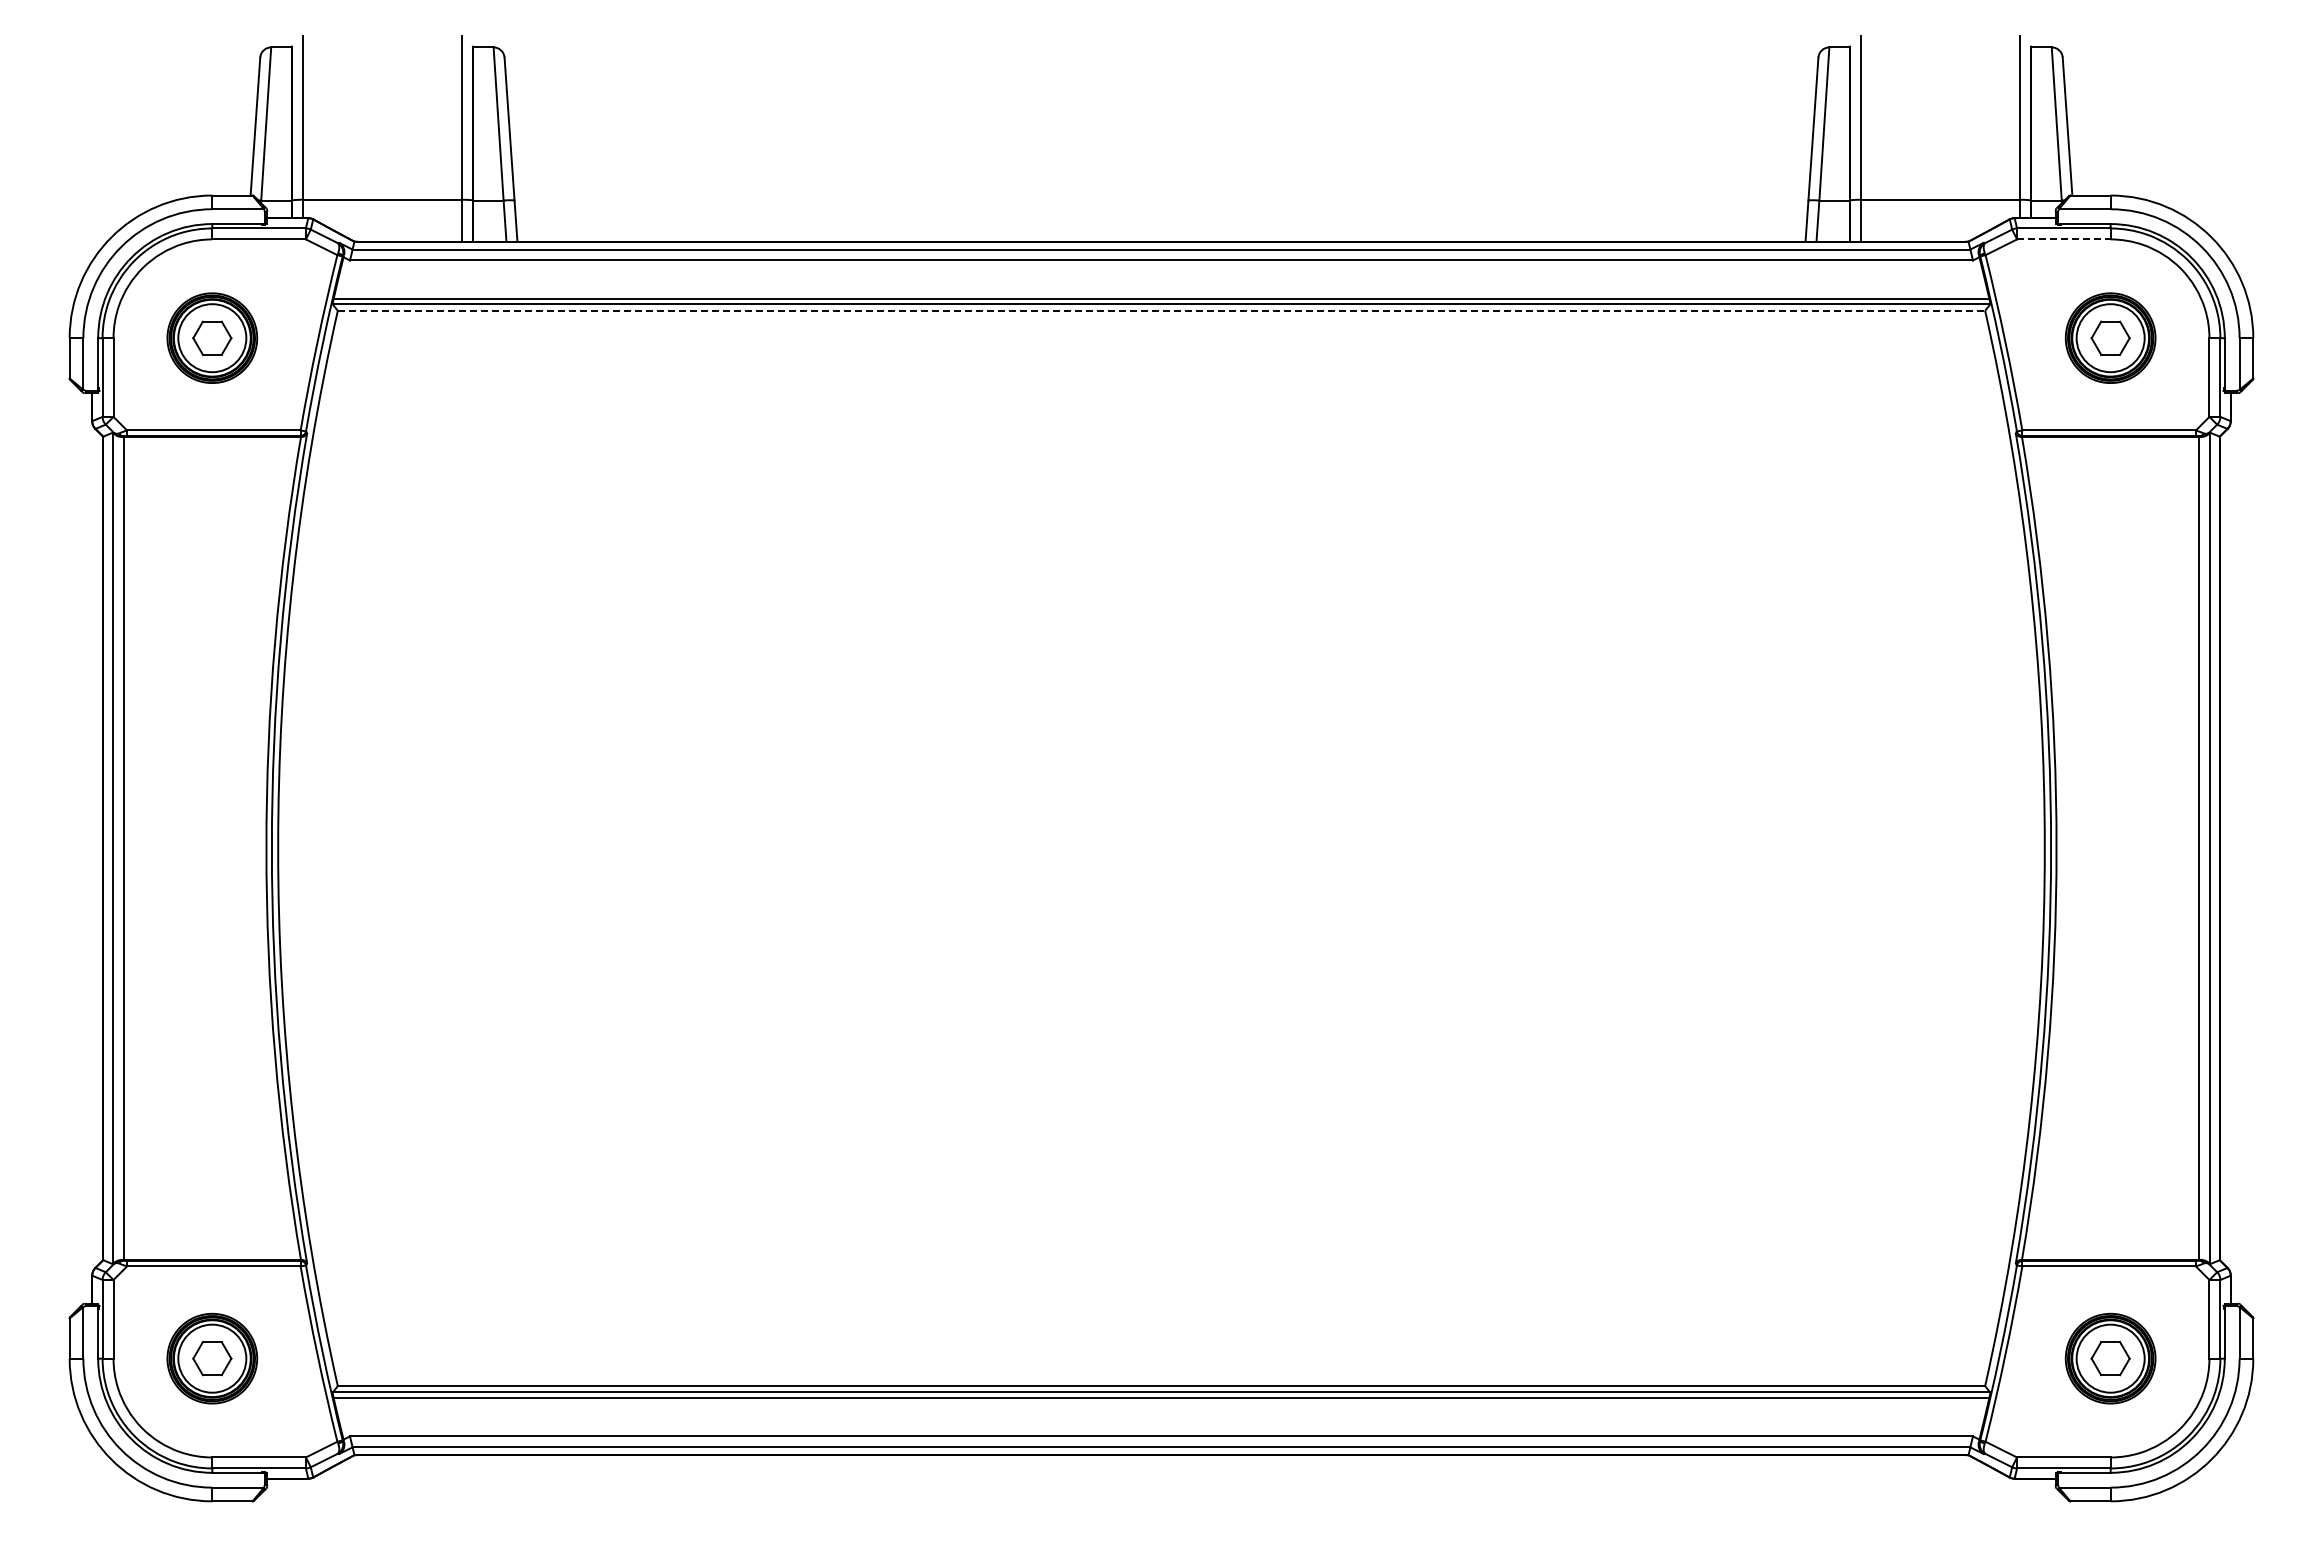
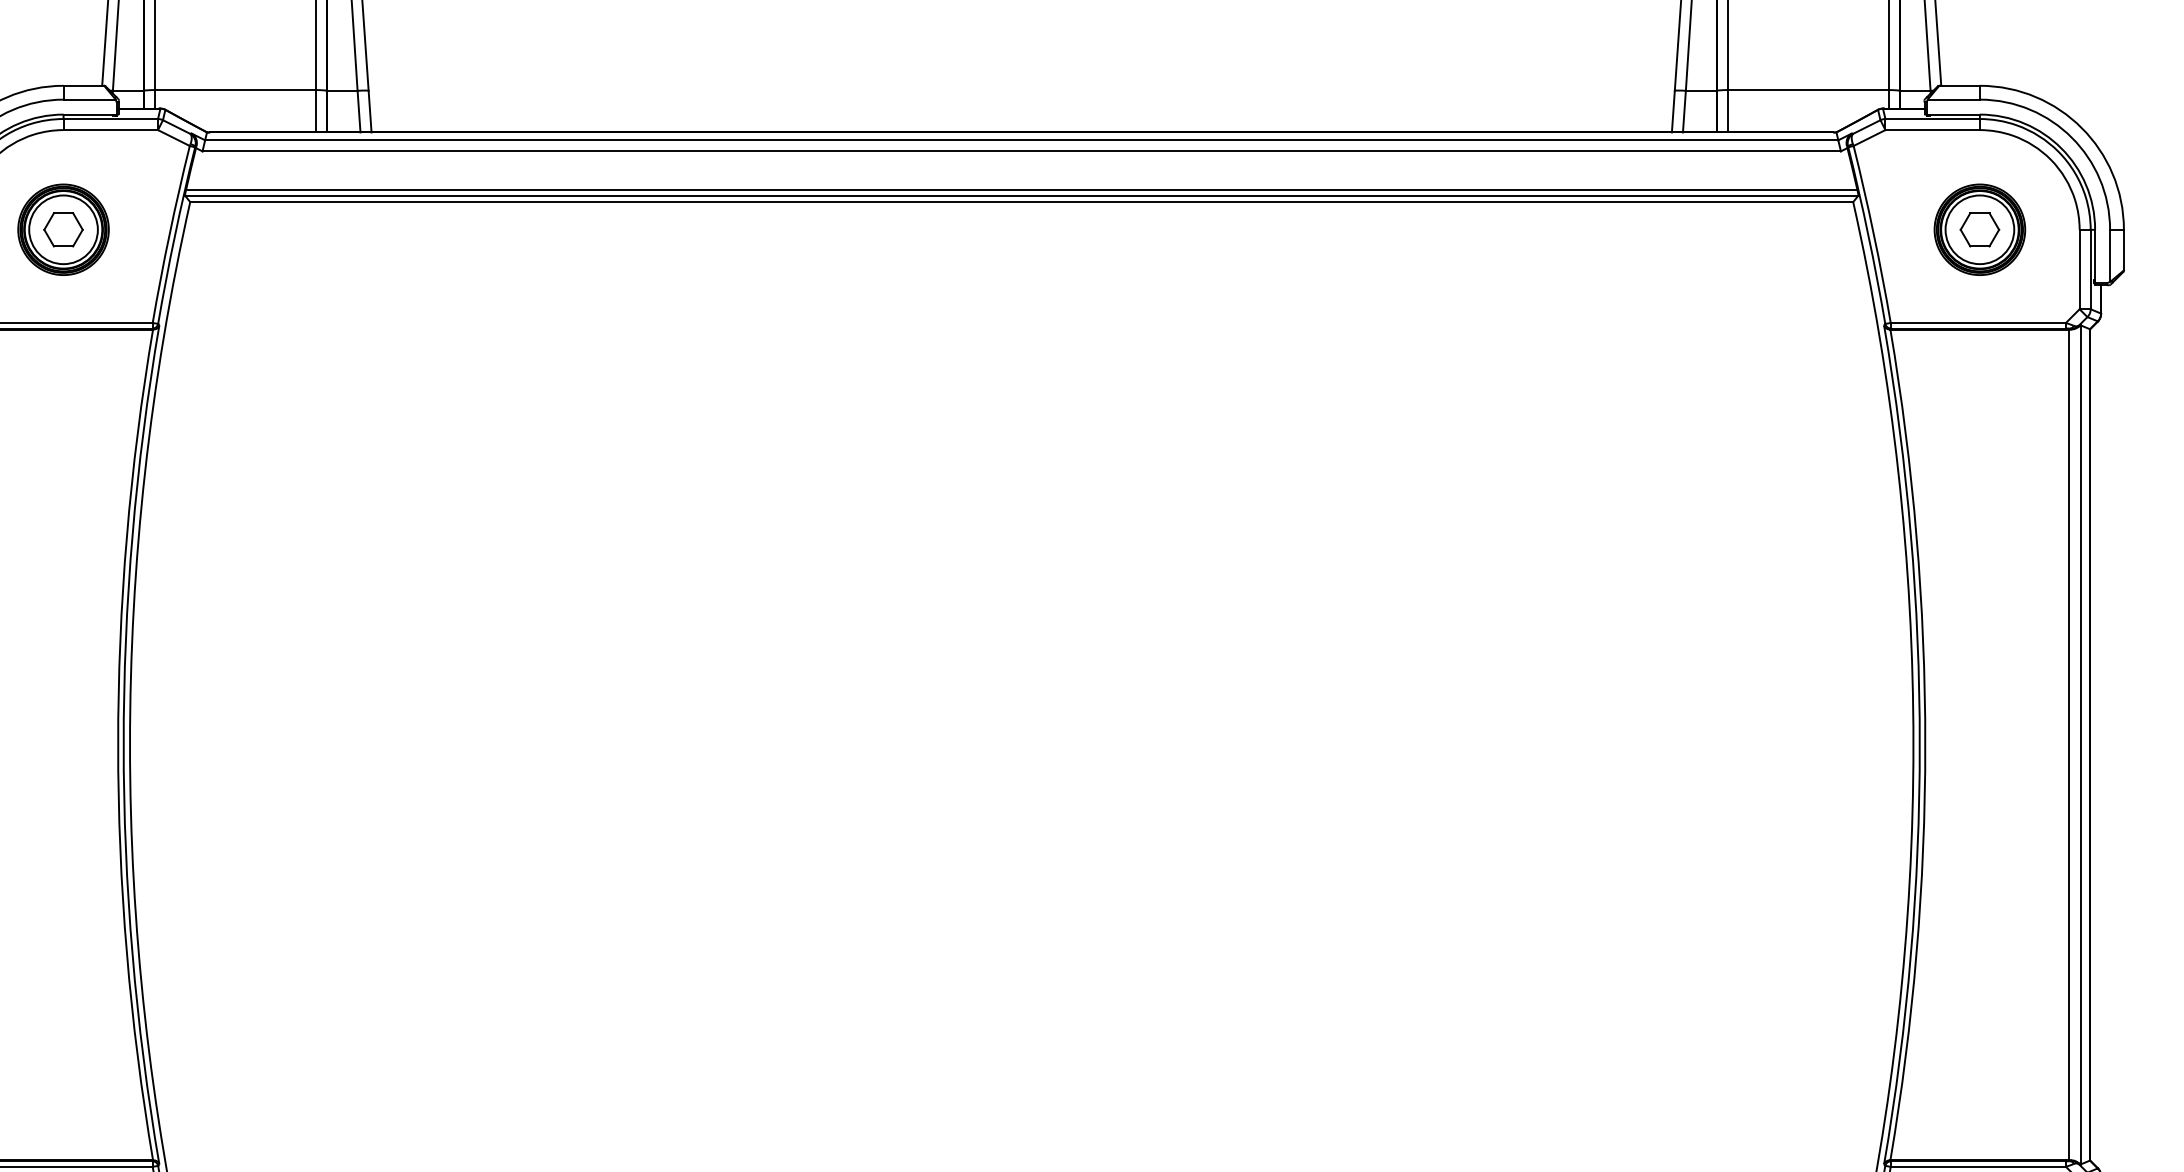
line: (2063, 239) -> (1932, 130), dashed -> solid
line: (1161, 310) -> (1021, 201), dashed -> solid

